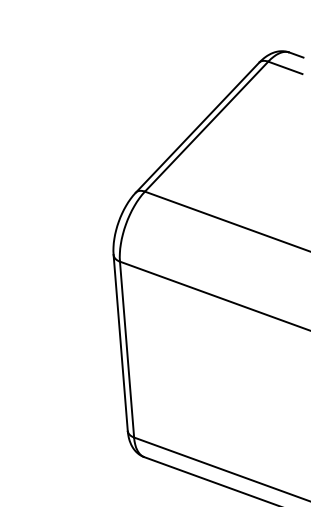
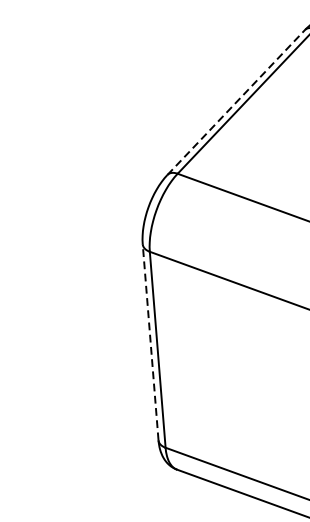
line: (197, 127) -> (236, 102), solid -> dashed
line: (120, 342) -> (150, 341), solid -> dashed

